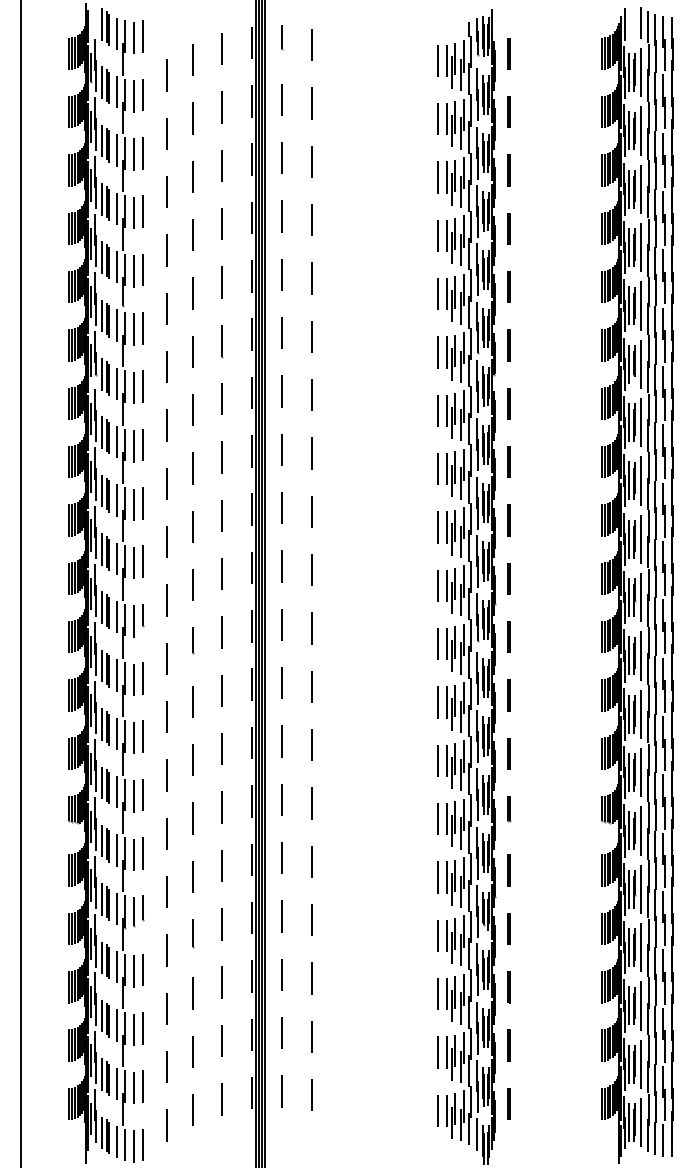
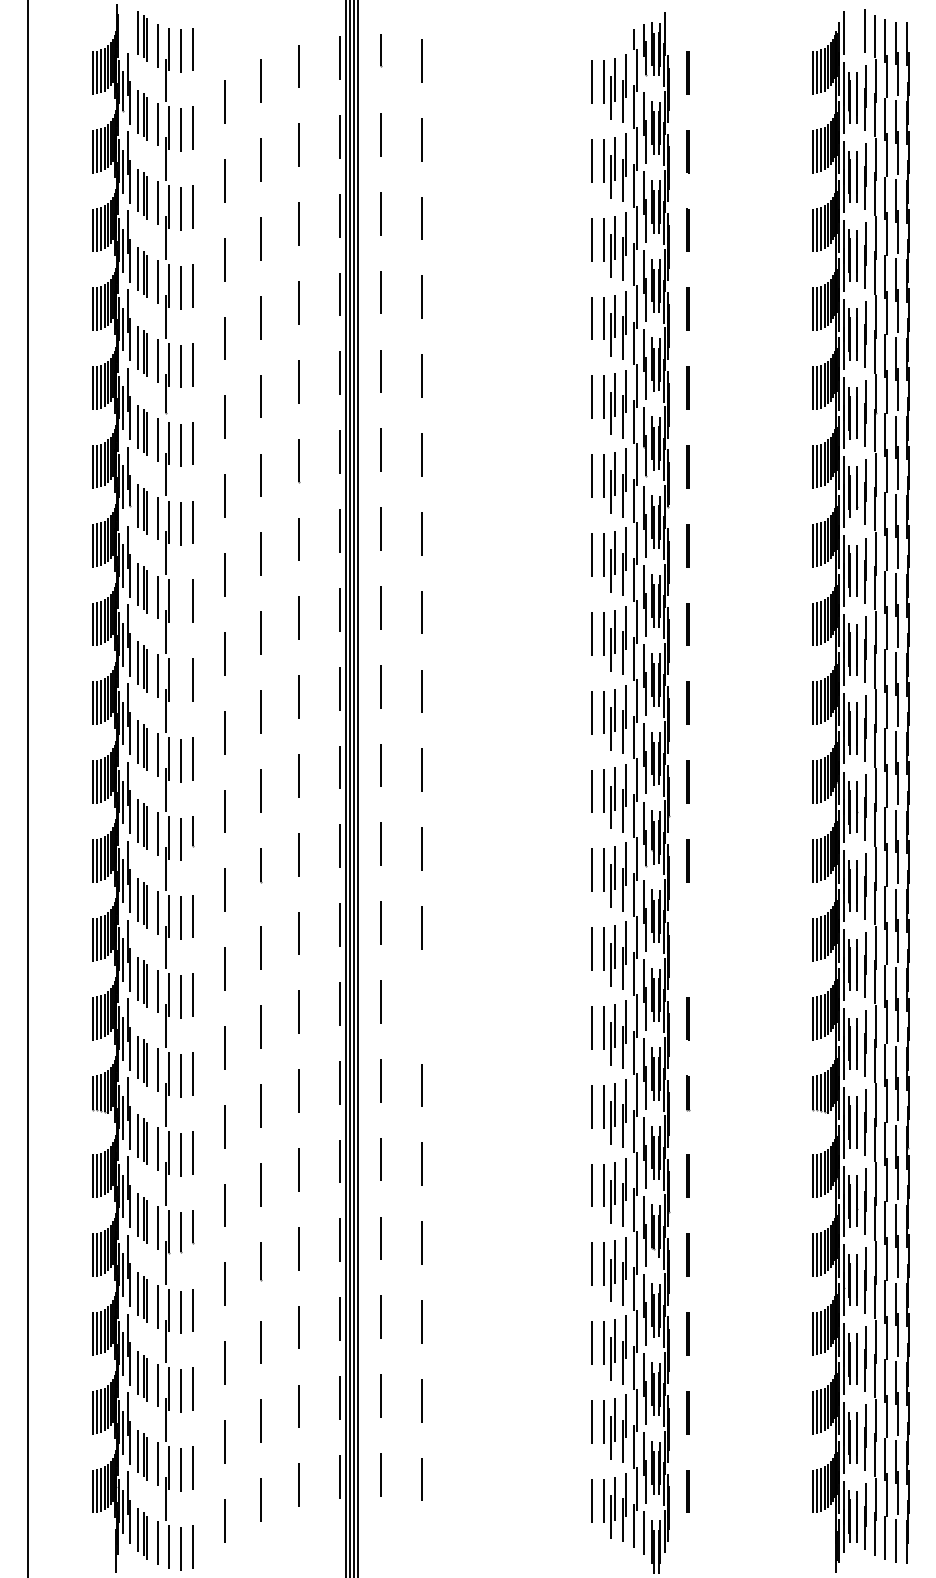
line: (134, 446) -> (181, 603), removed
line: (134, 504) -> (181, 681), removed
line: (508, 695) -> (686, 939), removed
line: (312, 744) -> (422, 1005), removed

